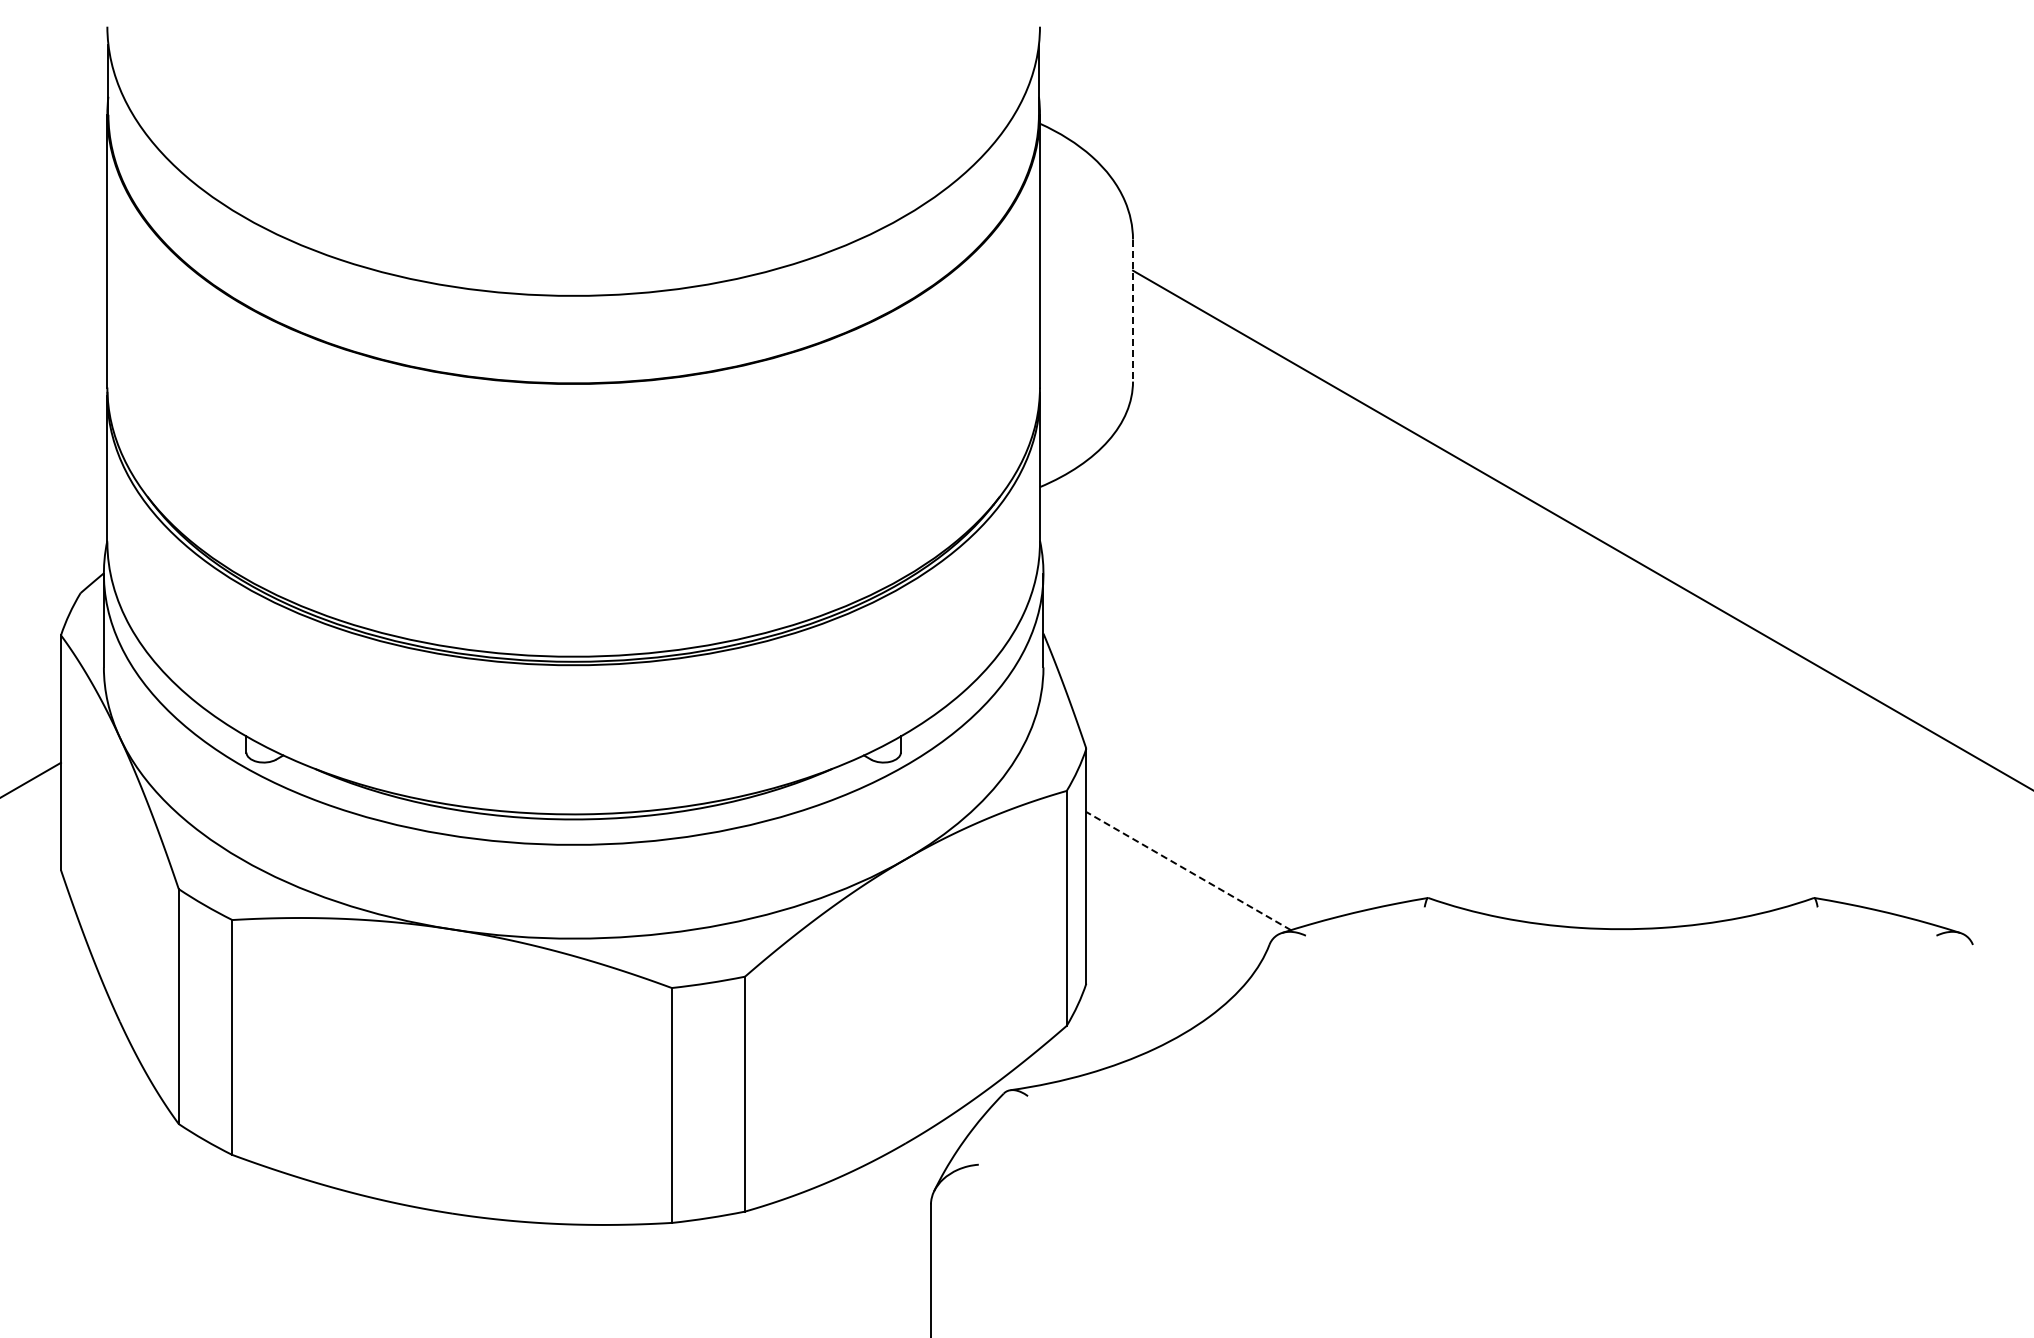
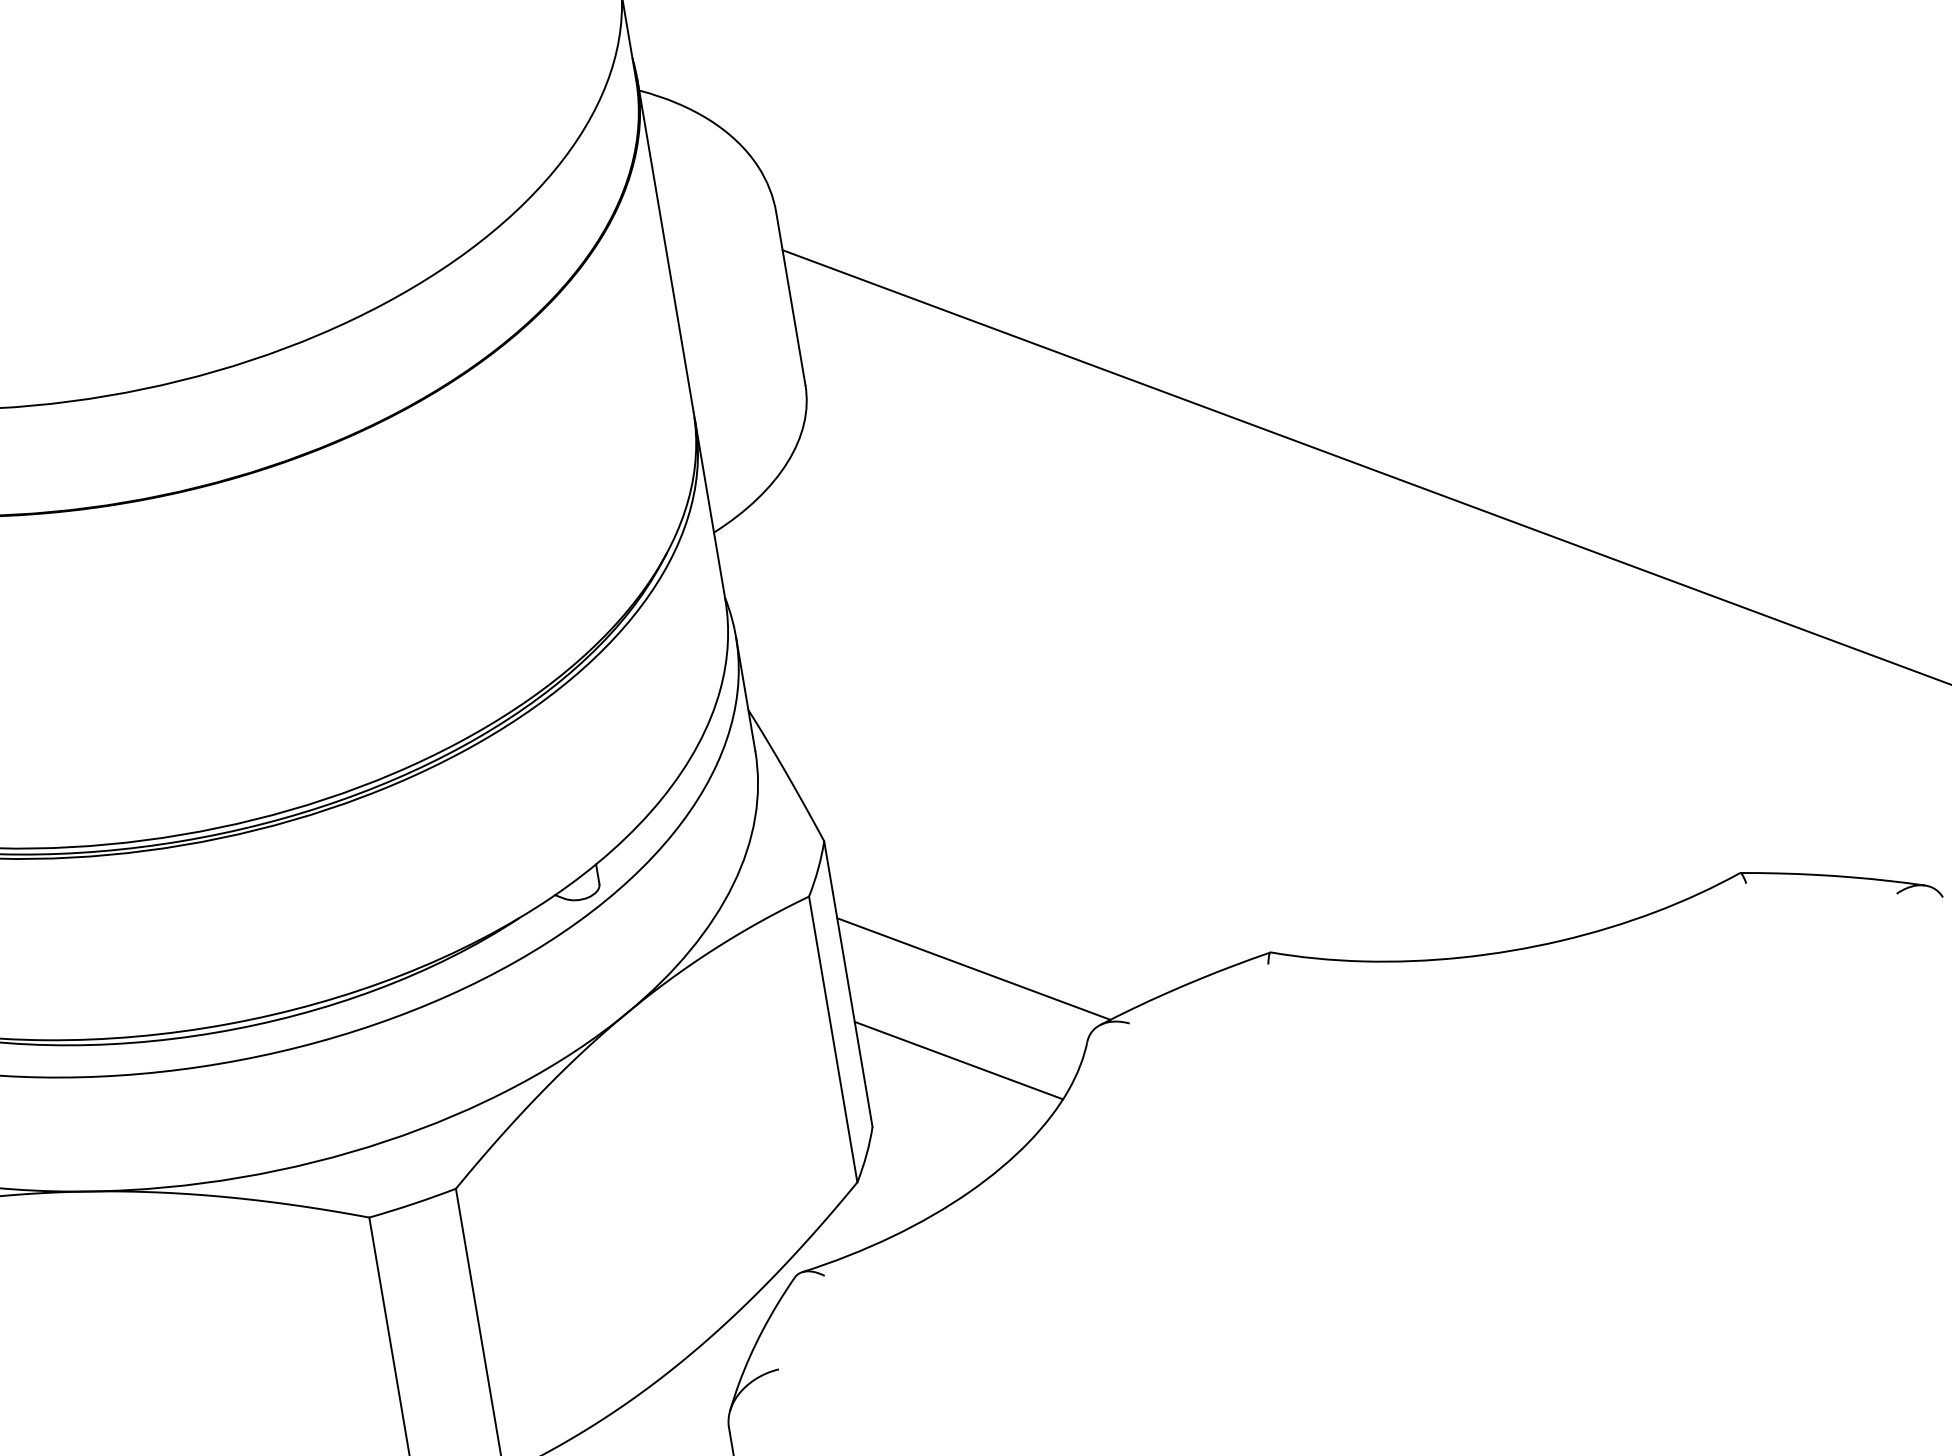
line: (1133, 311) -> (791, 299), dashed -> solid
line: (1188, 870) -> (973, 968), dashed -> solid
line: (1164, 942) -> (959, 1060), added

